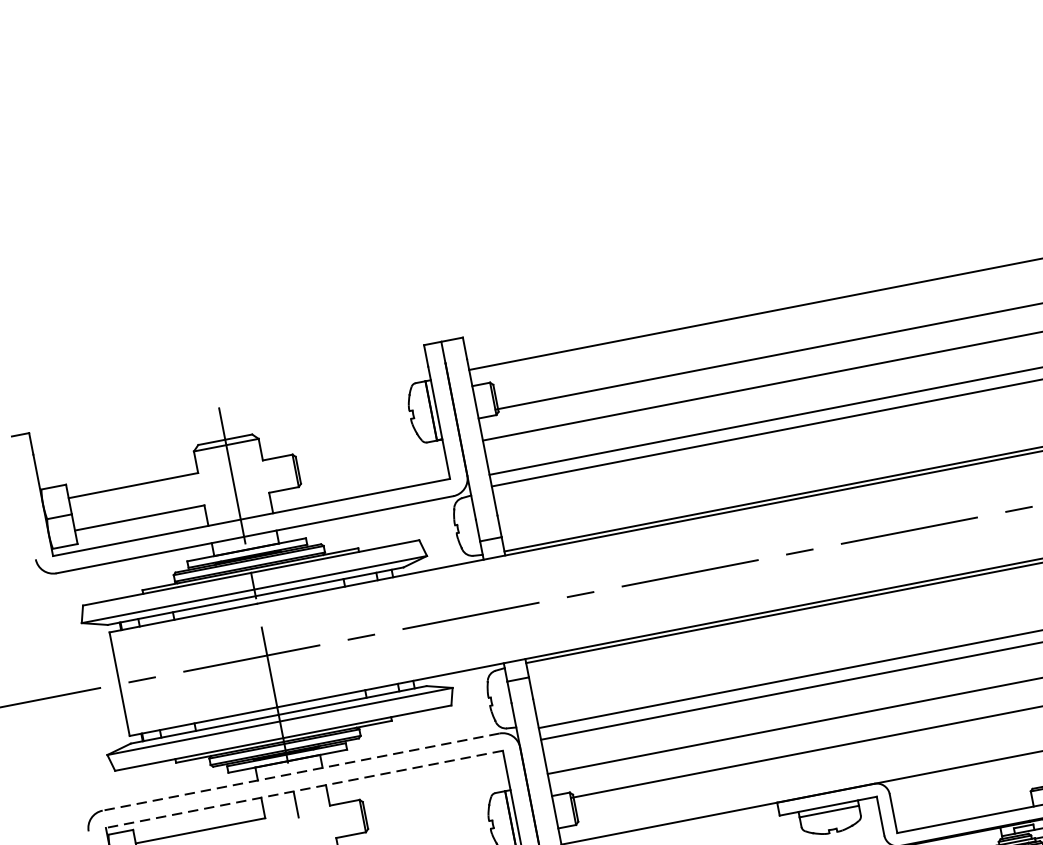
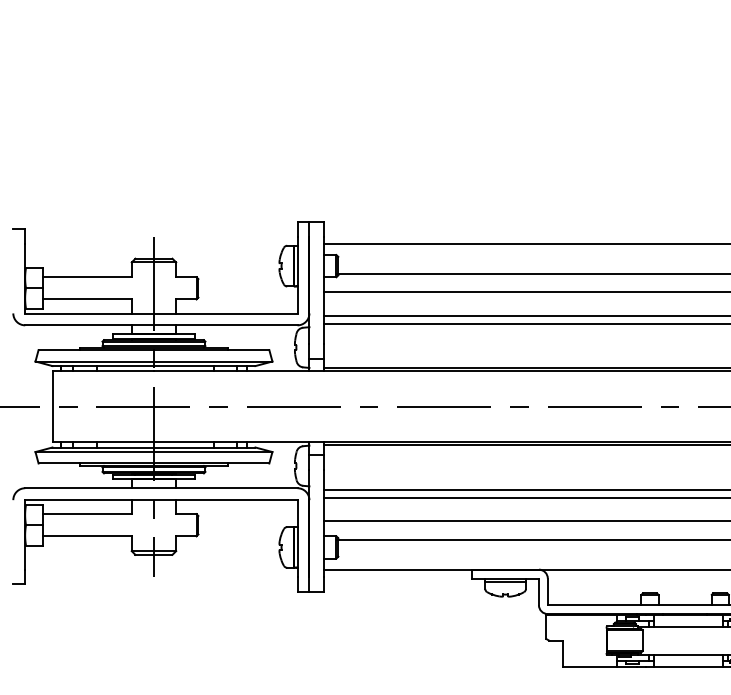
line: (299, 772) -> (160, 488), dashed -> solid
line: (303, 790) -> (160, 500), dashed -> solid

